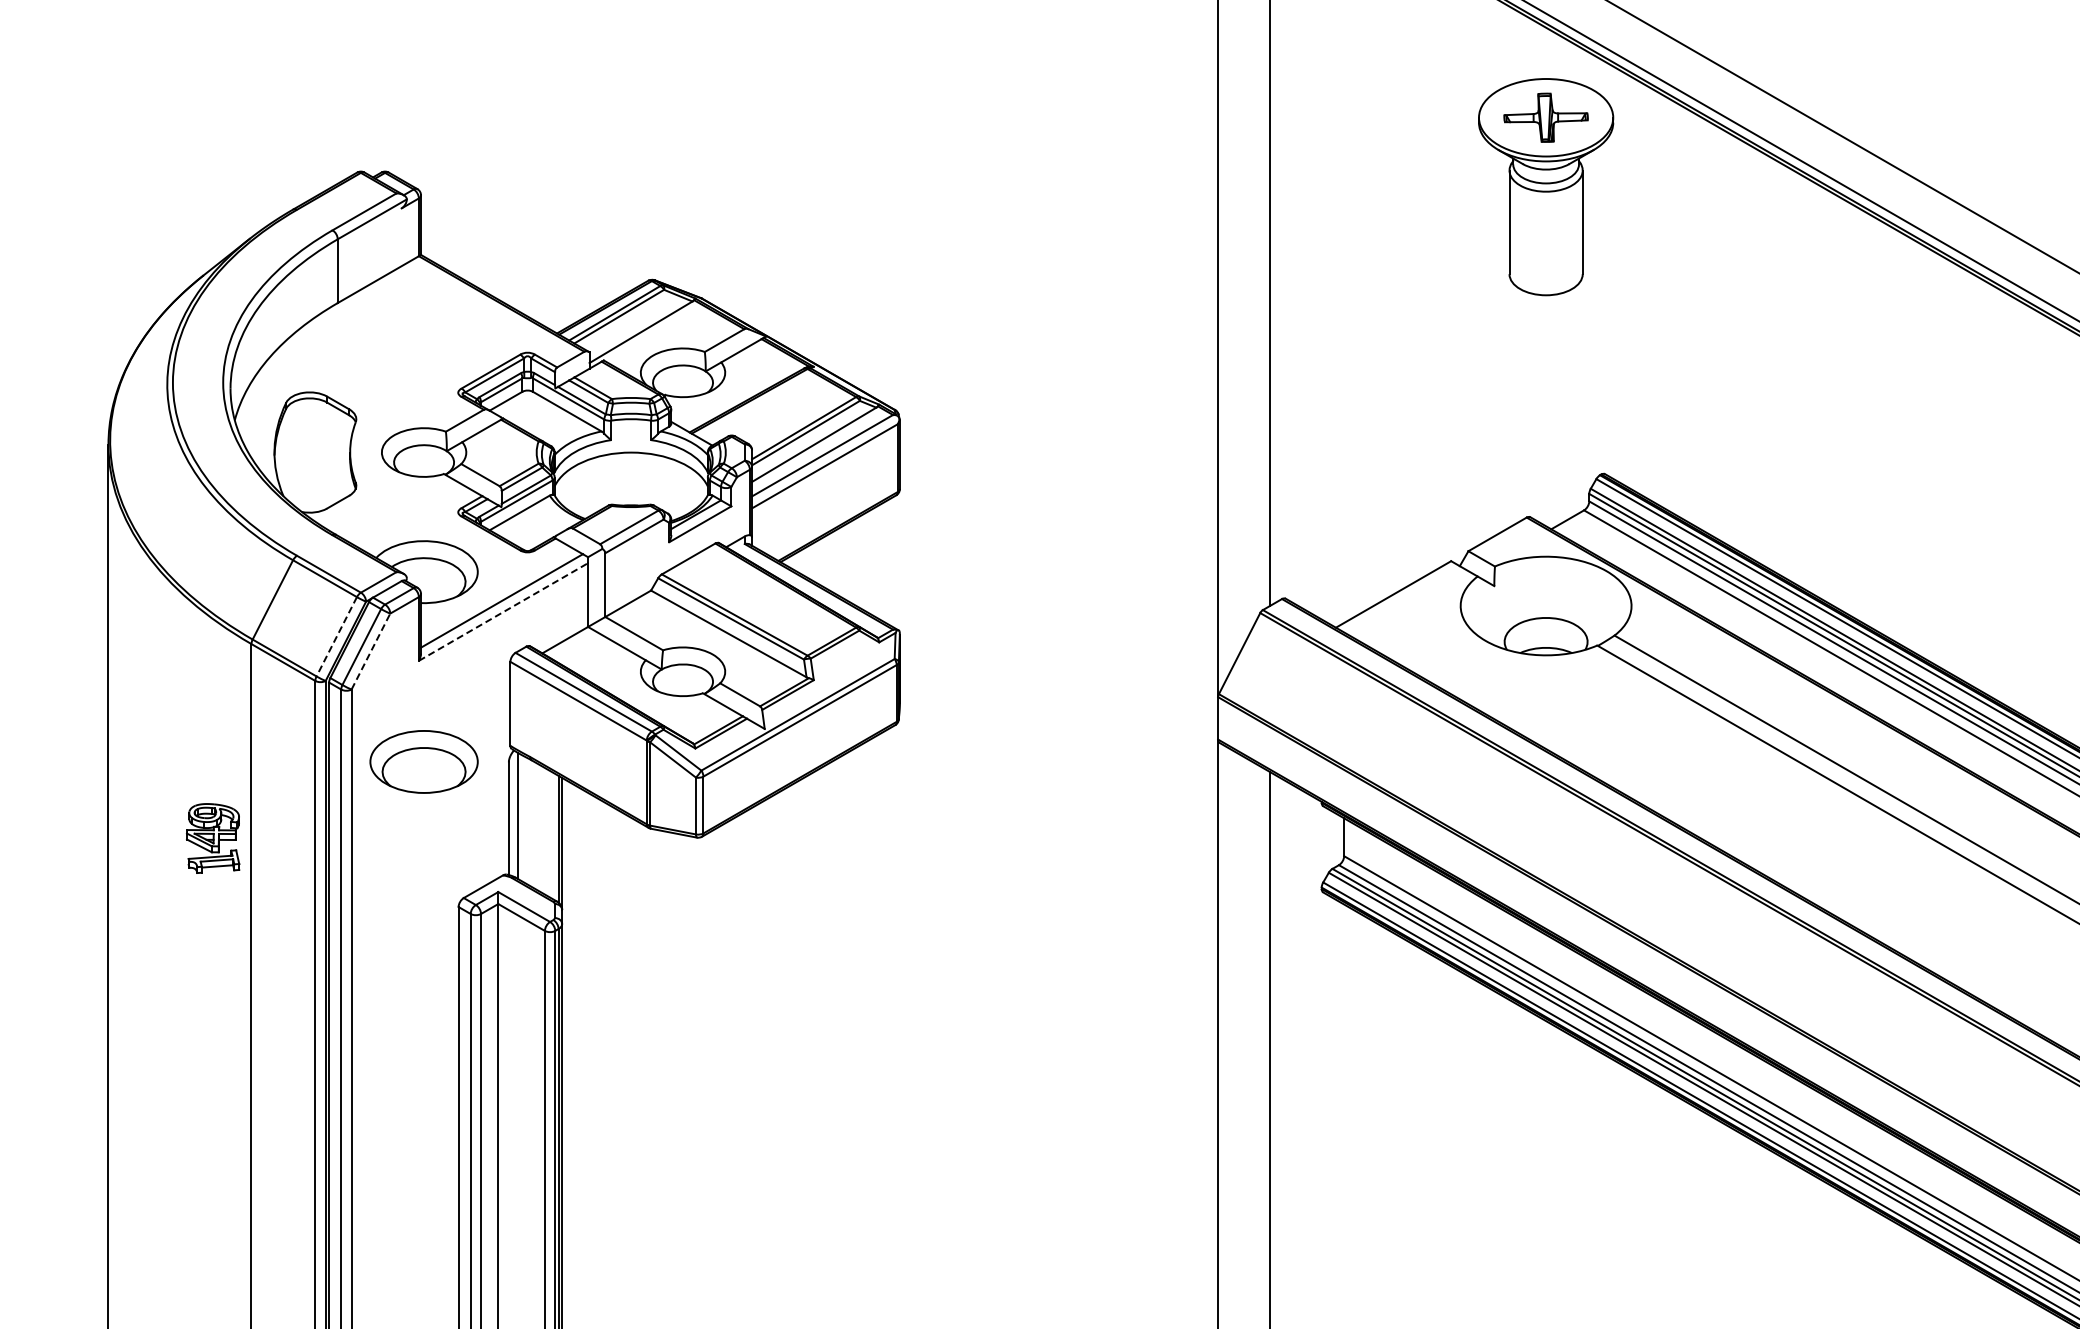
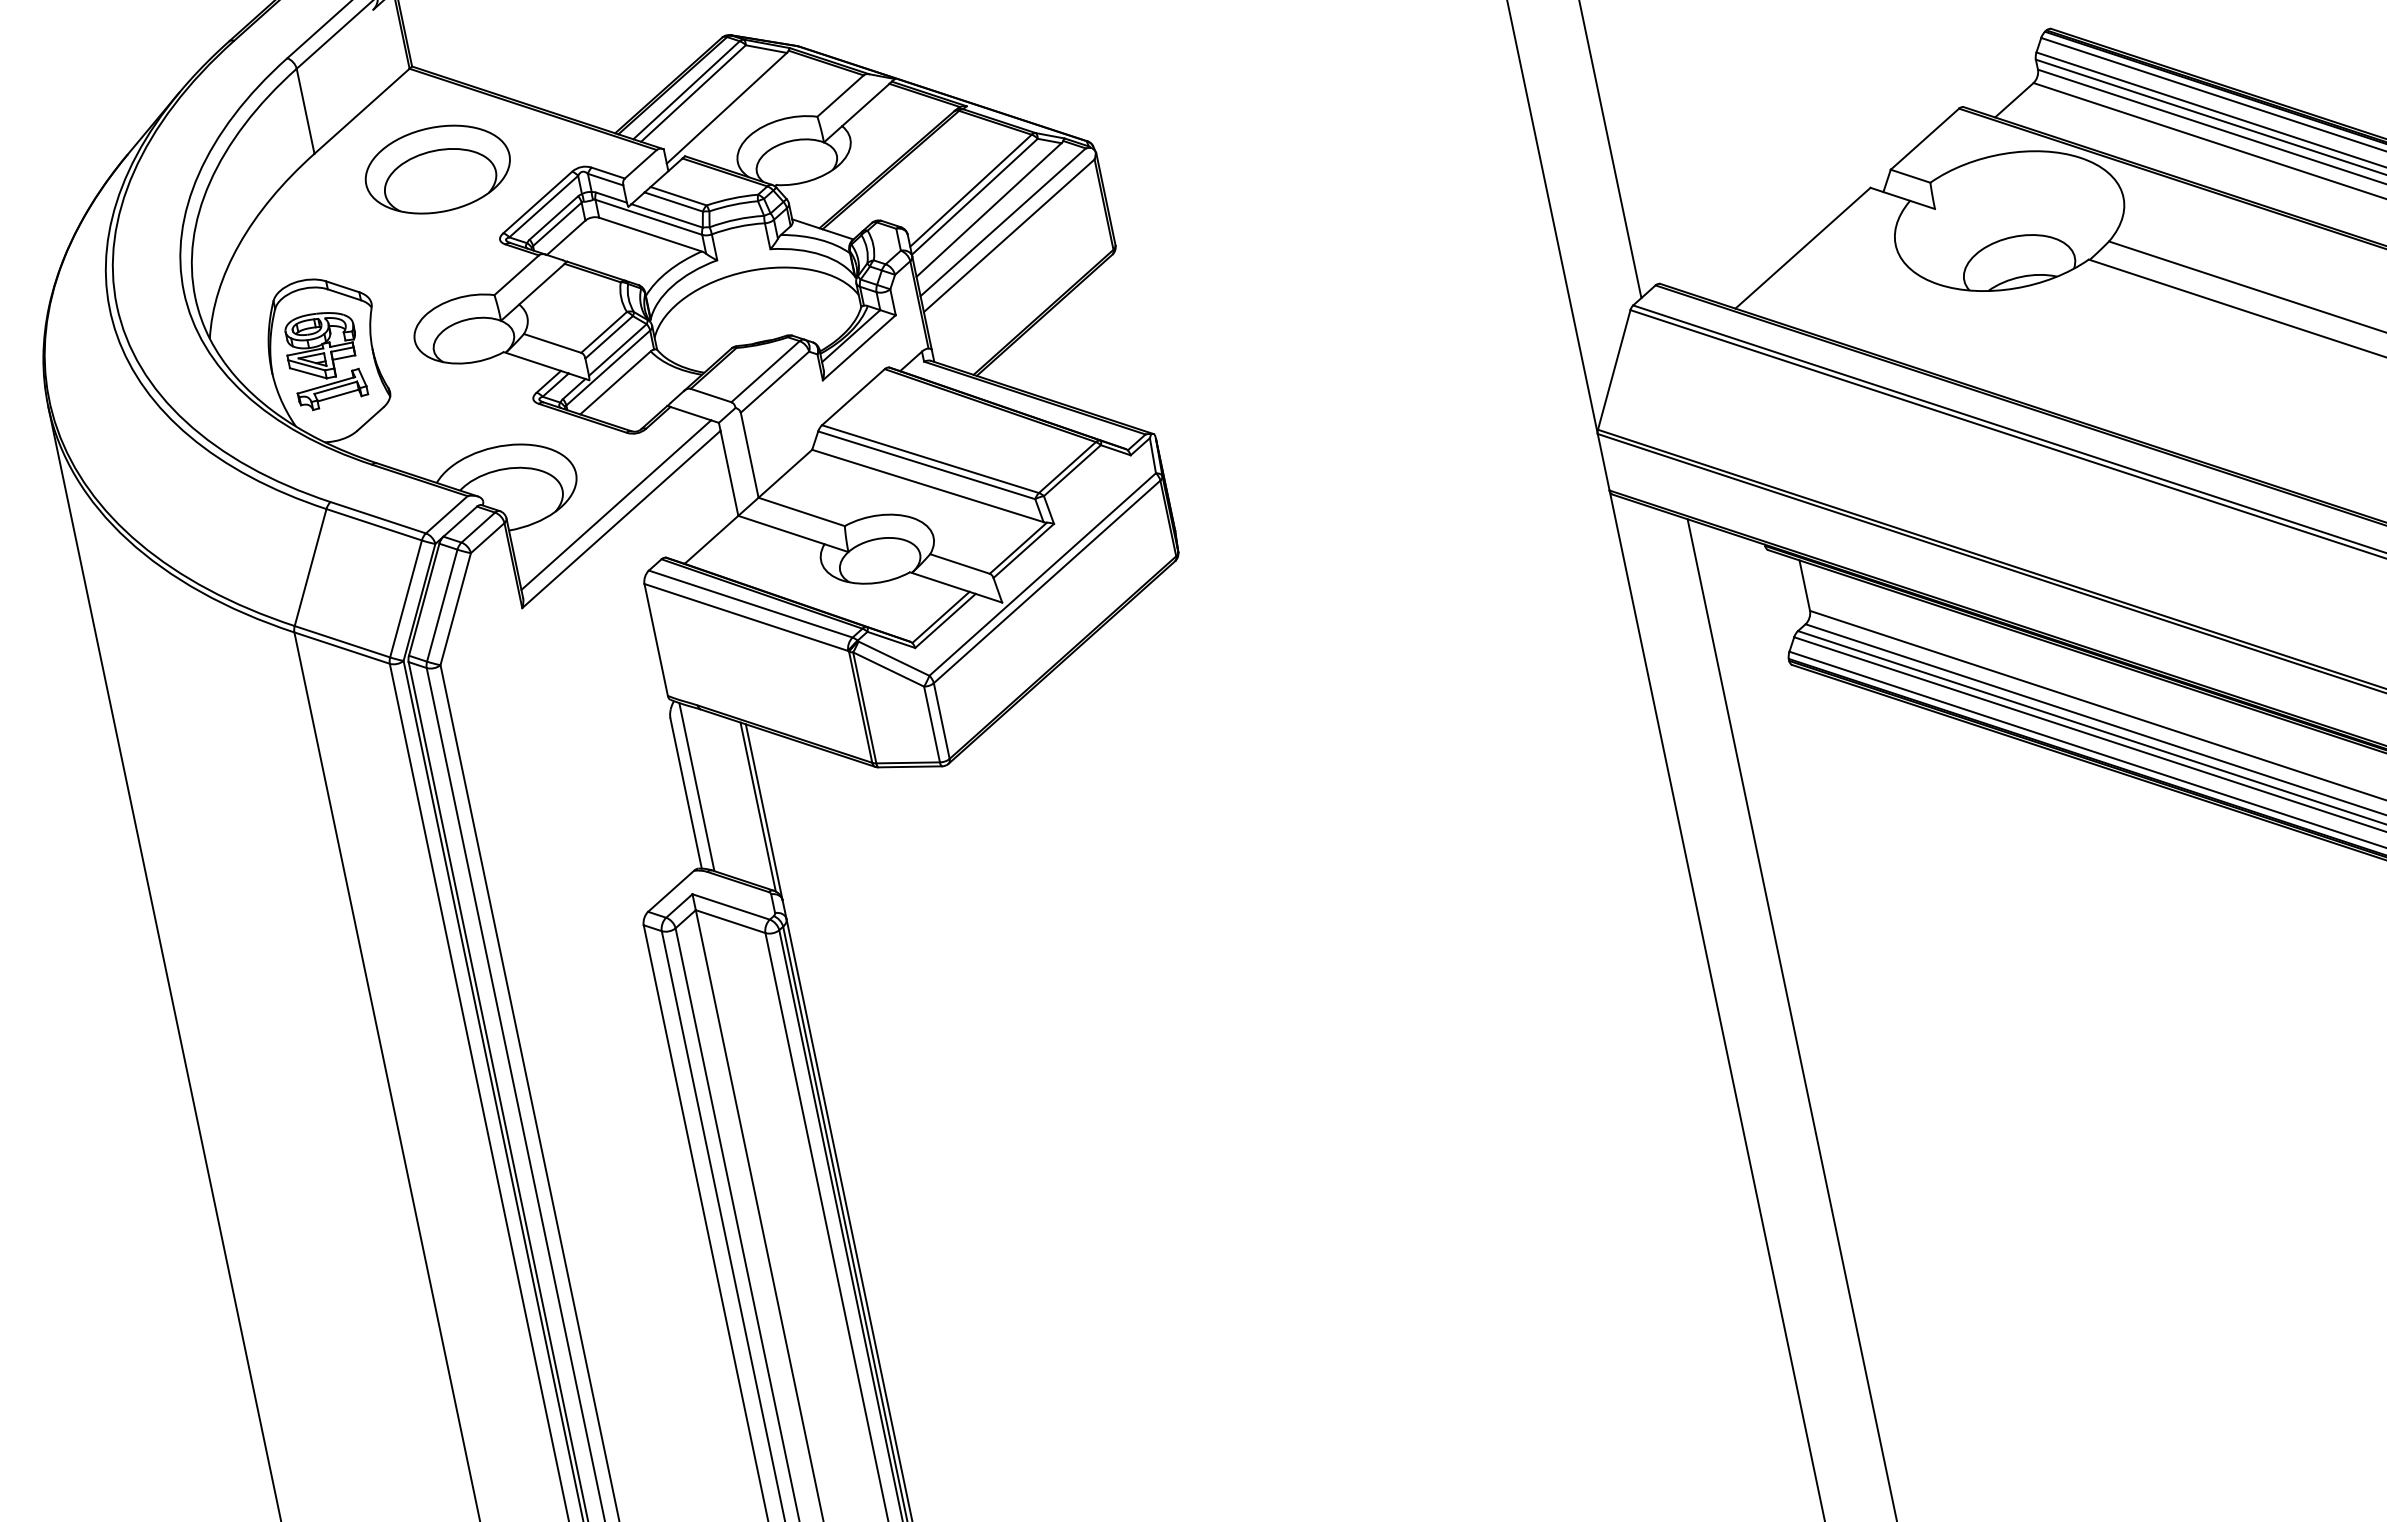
line: (503, 612) -> (621, 520), dashed -> solid
line: (336, 636) -> (405, 598), dashed -> solid
line: (370, 651) -> (455, 609), dashed -> solid
part: (423, 761) -> (436, 169), moved
part: (213, 838) -> (325, 359), moved

